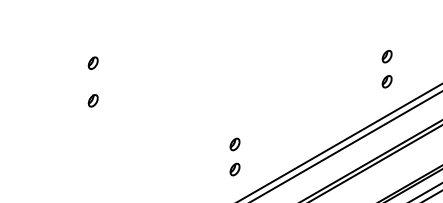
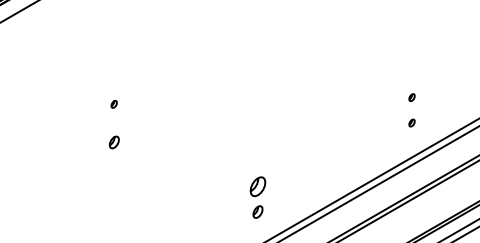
part: (386, 56) -> (411, 97), size x0.6
part: (92, 63) -> (113, 104), size x0.6
part: (386, 81) -> (411, 122), size x0.6
part: (234, 144) -> (257, 186), size x1.6

